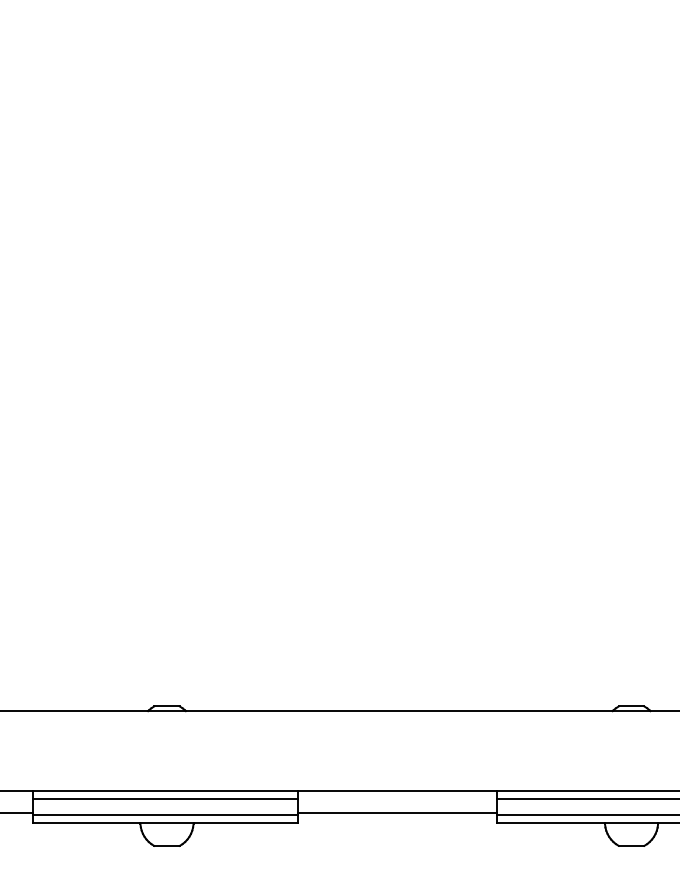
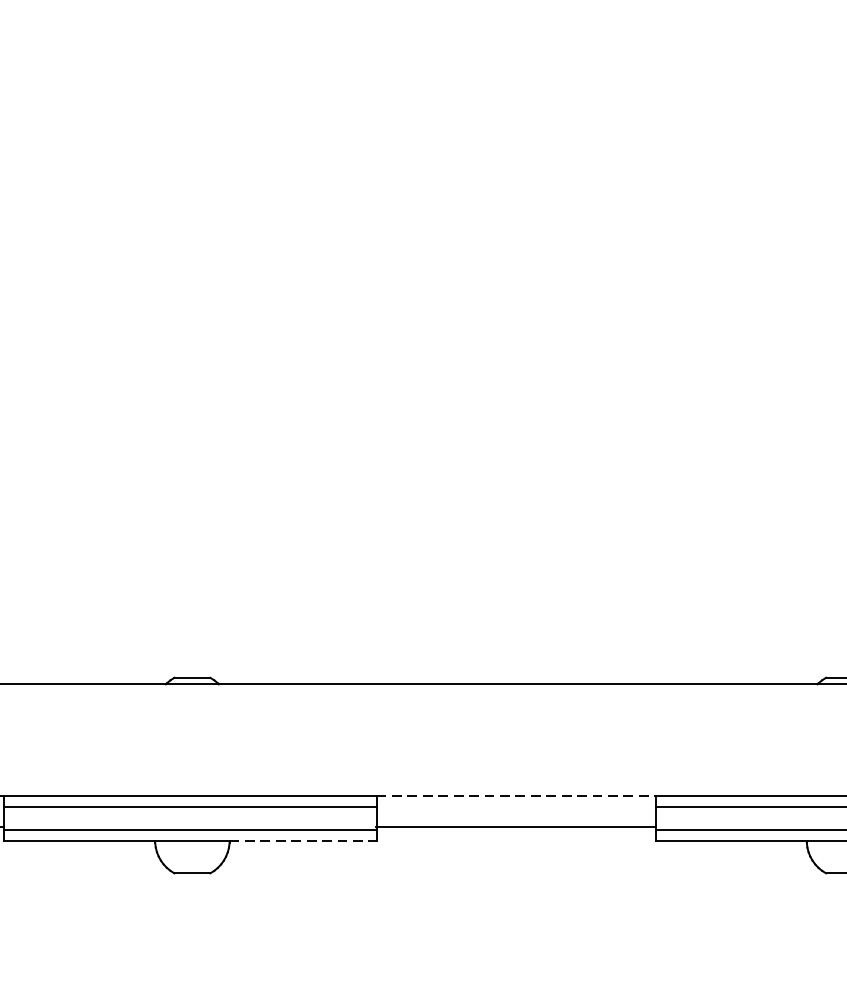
line: (397, 790) -> (515, 795), solid -> dashed
line: (246, 822) -> (303, 840), solid -> dashed

